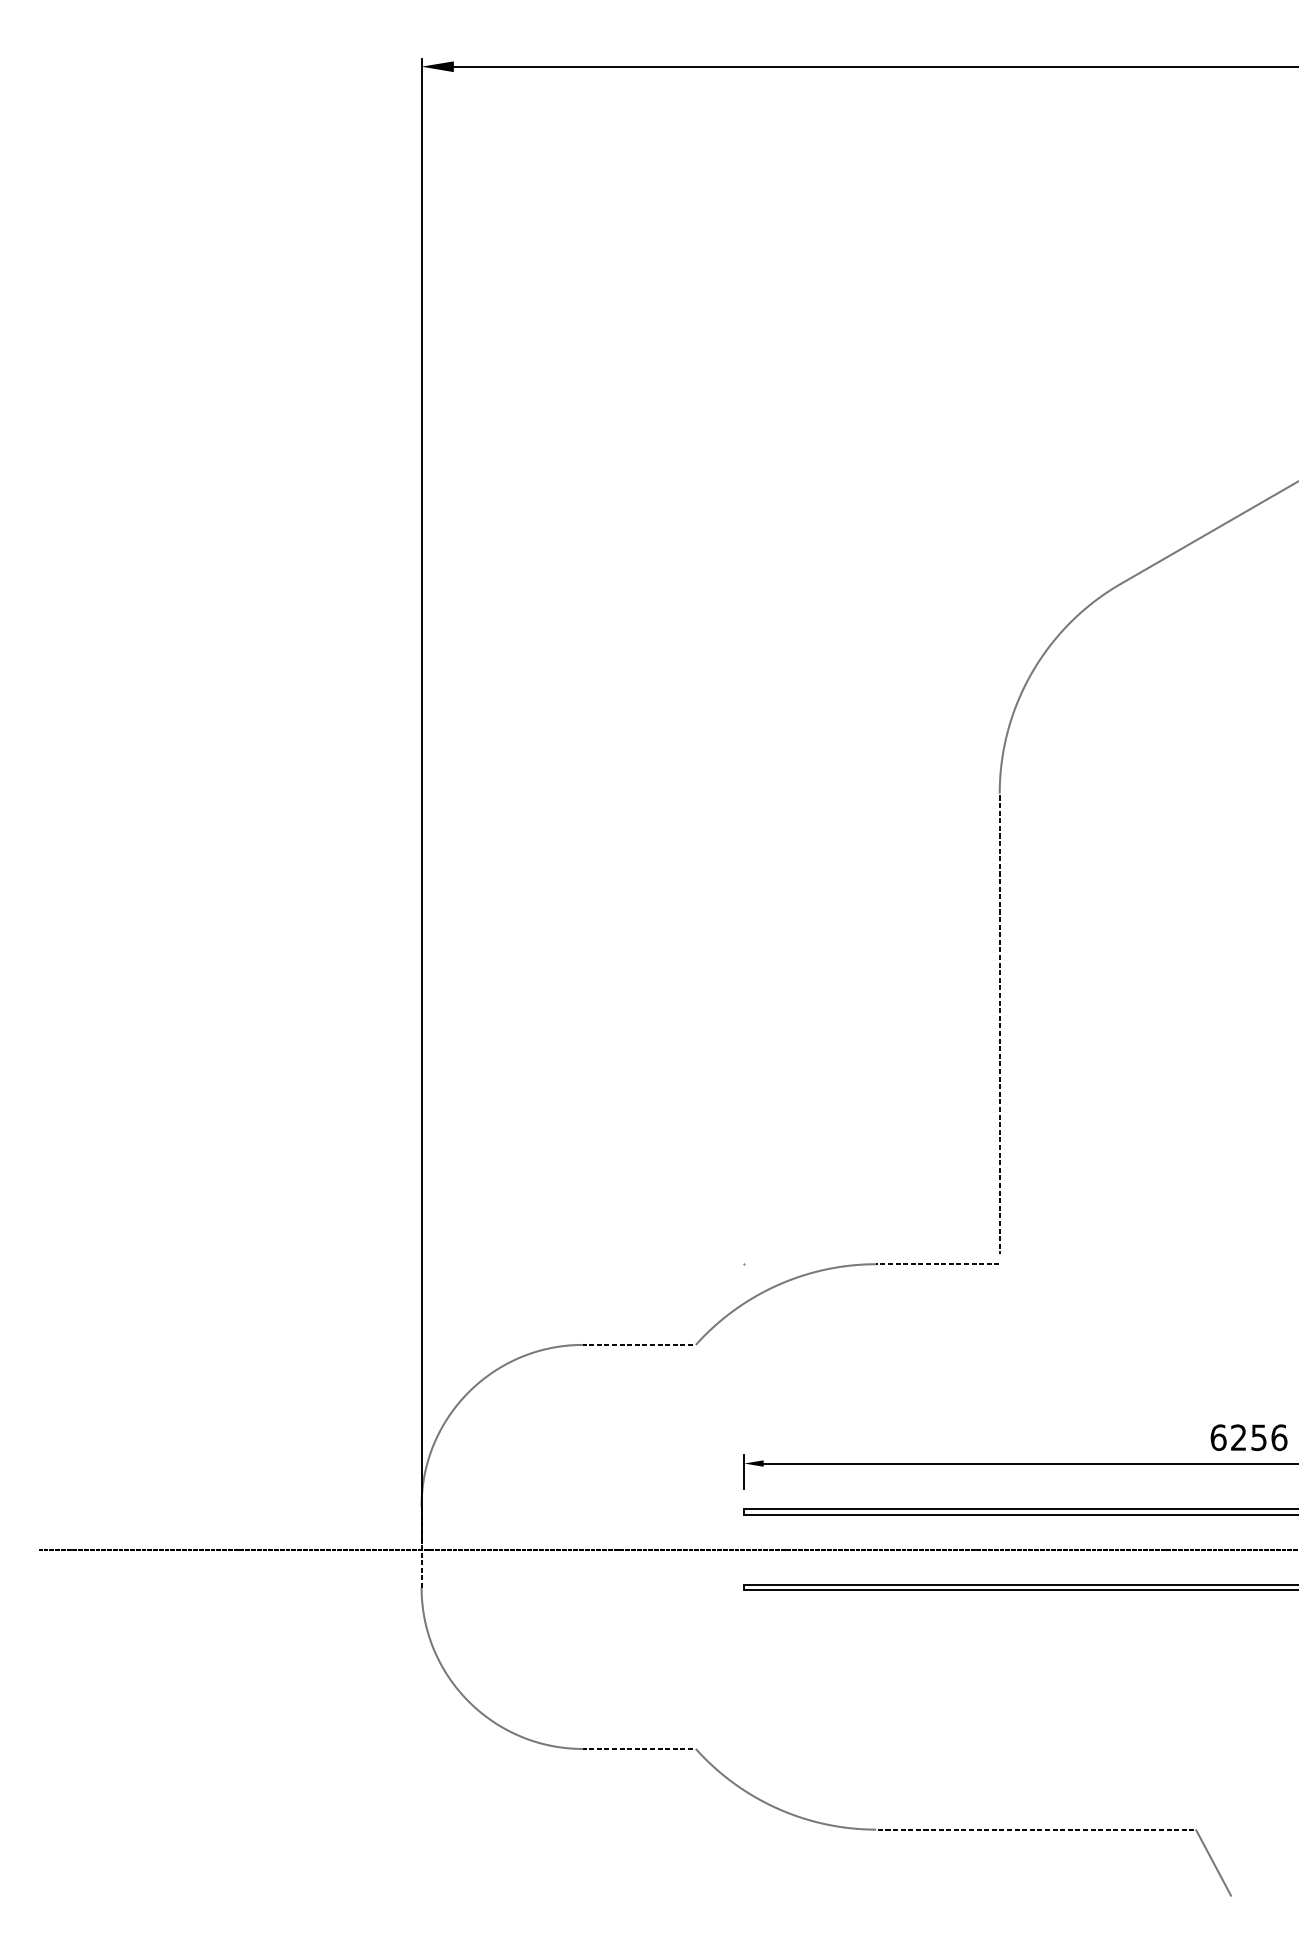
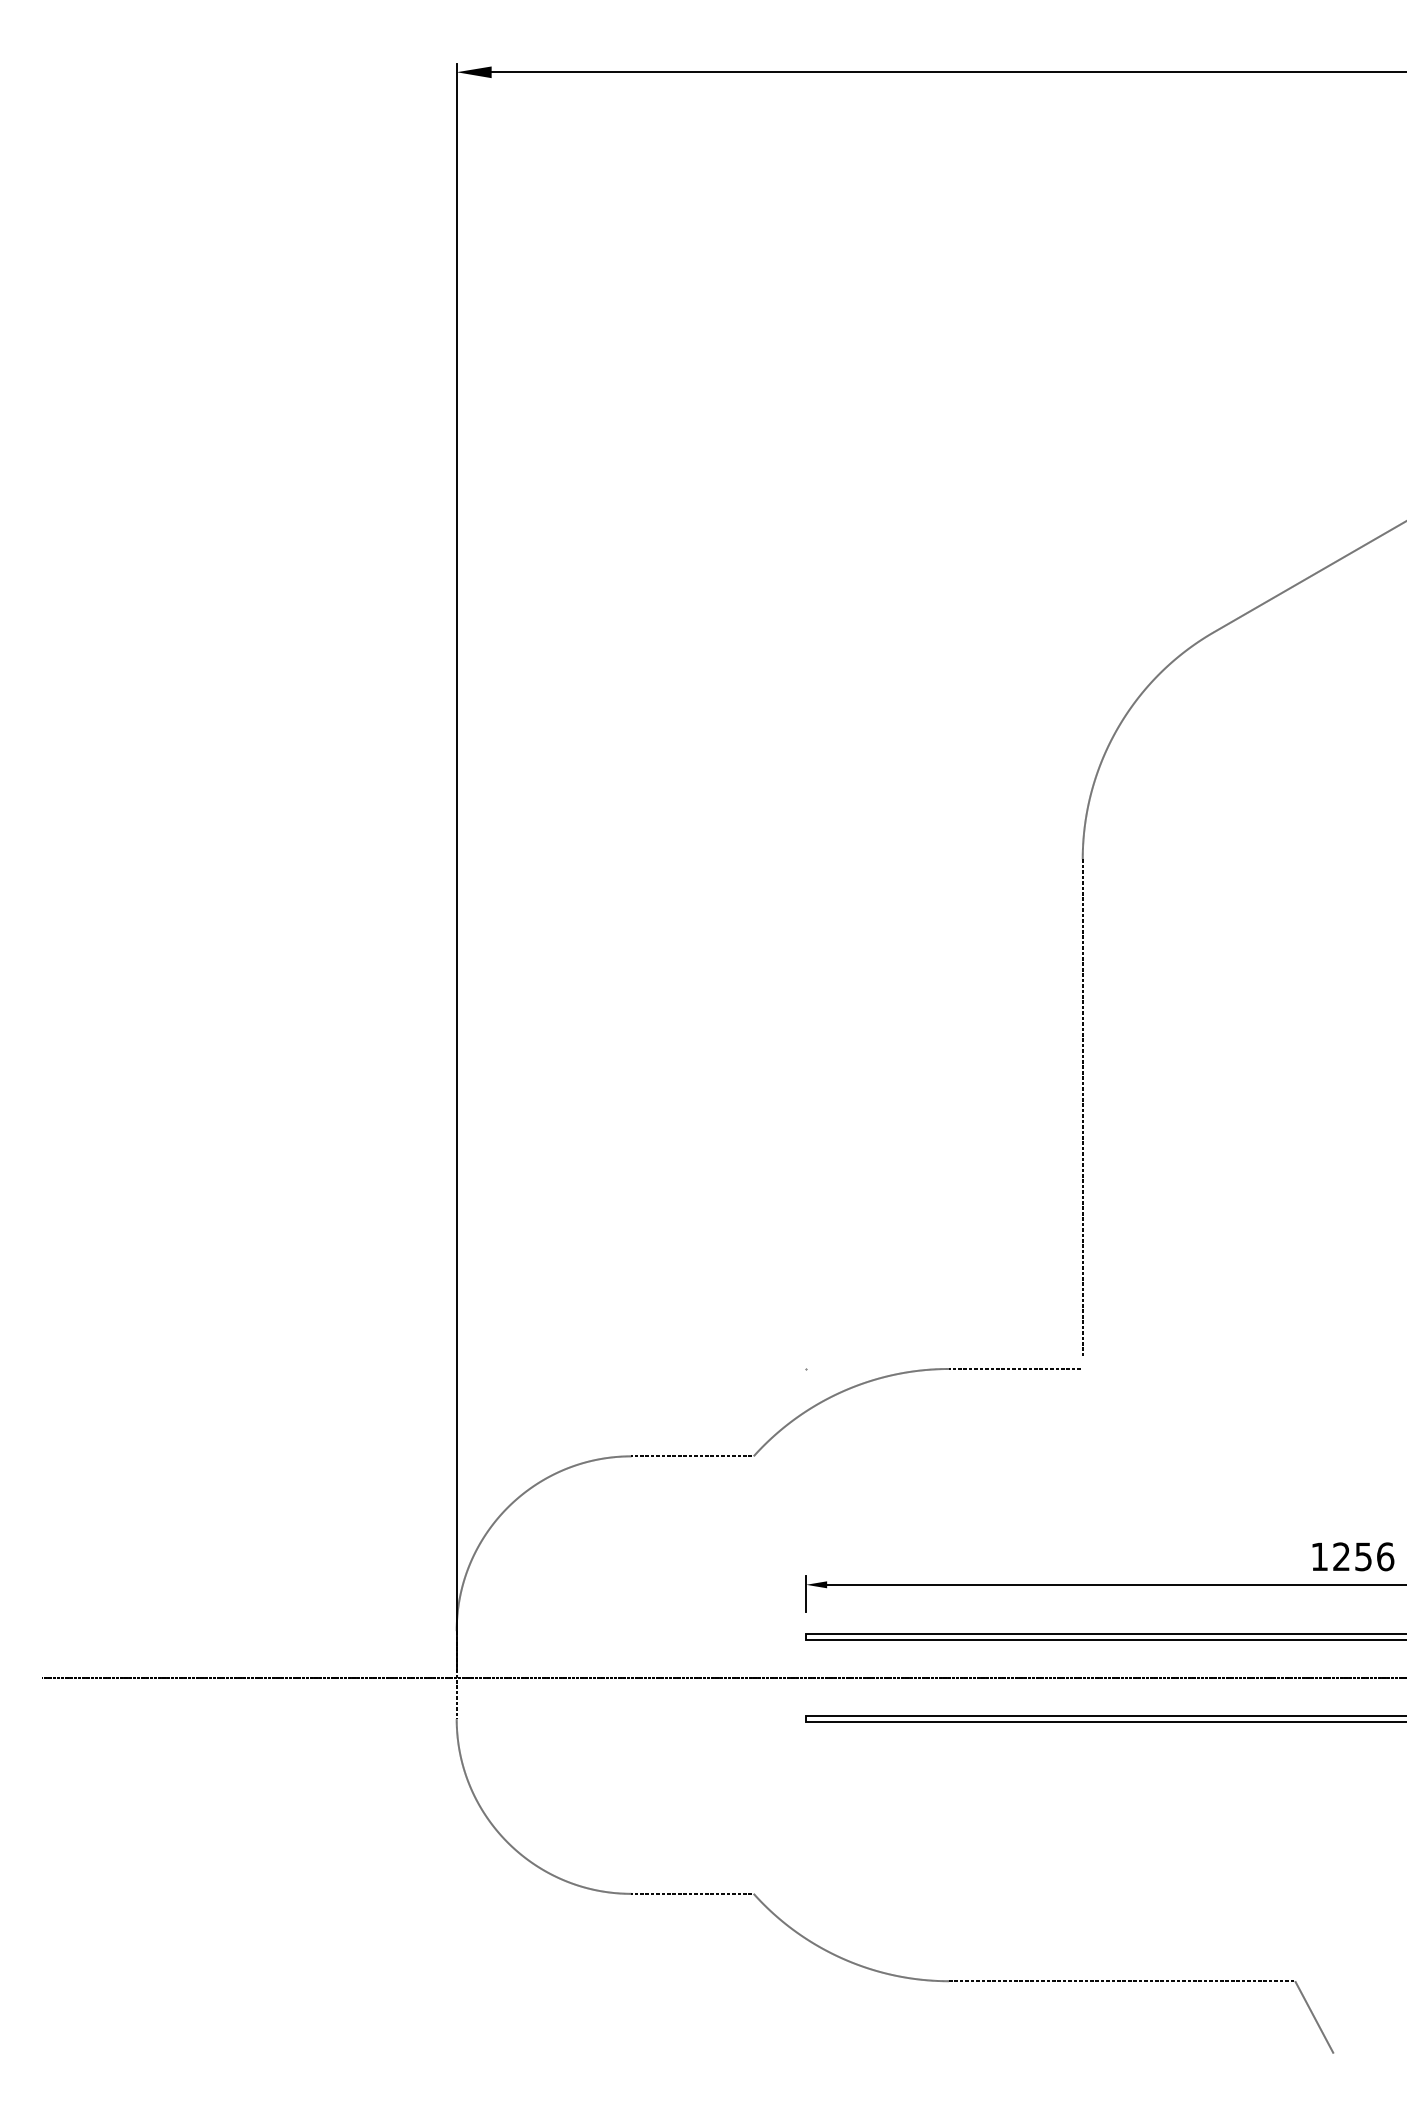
text: (1218, 1437) -> (1319, 1556), 6256 -> 1256

